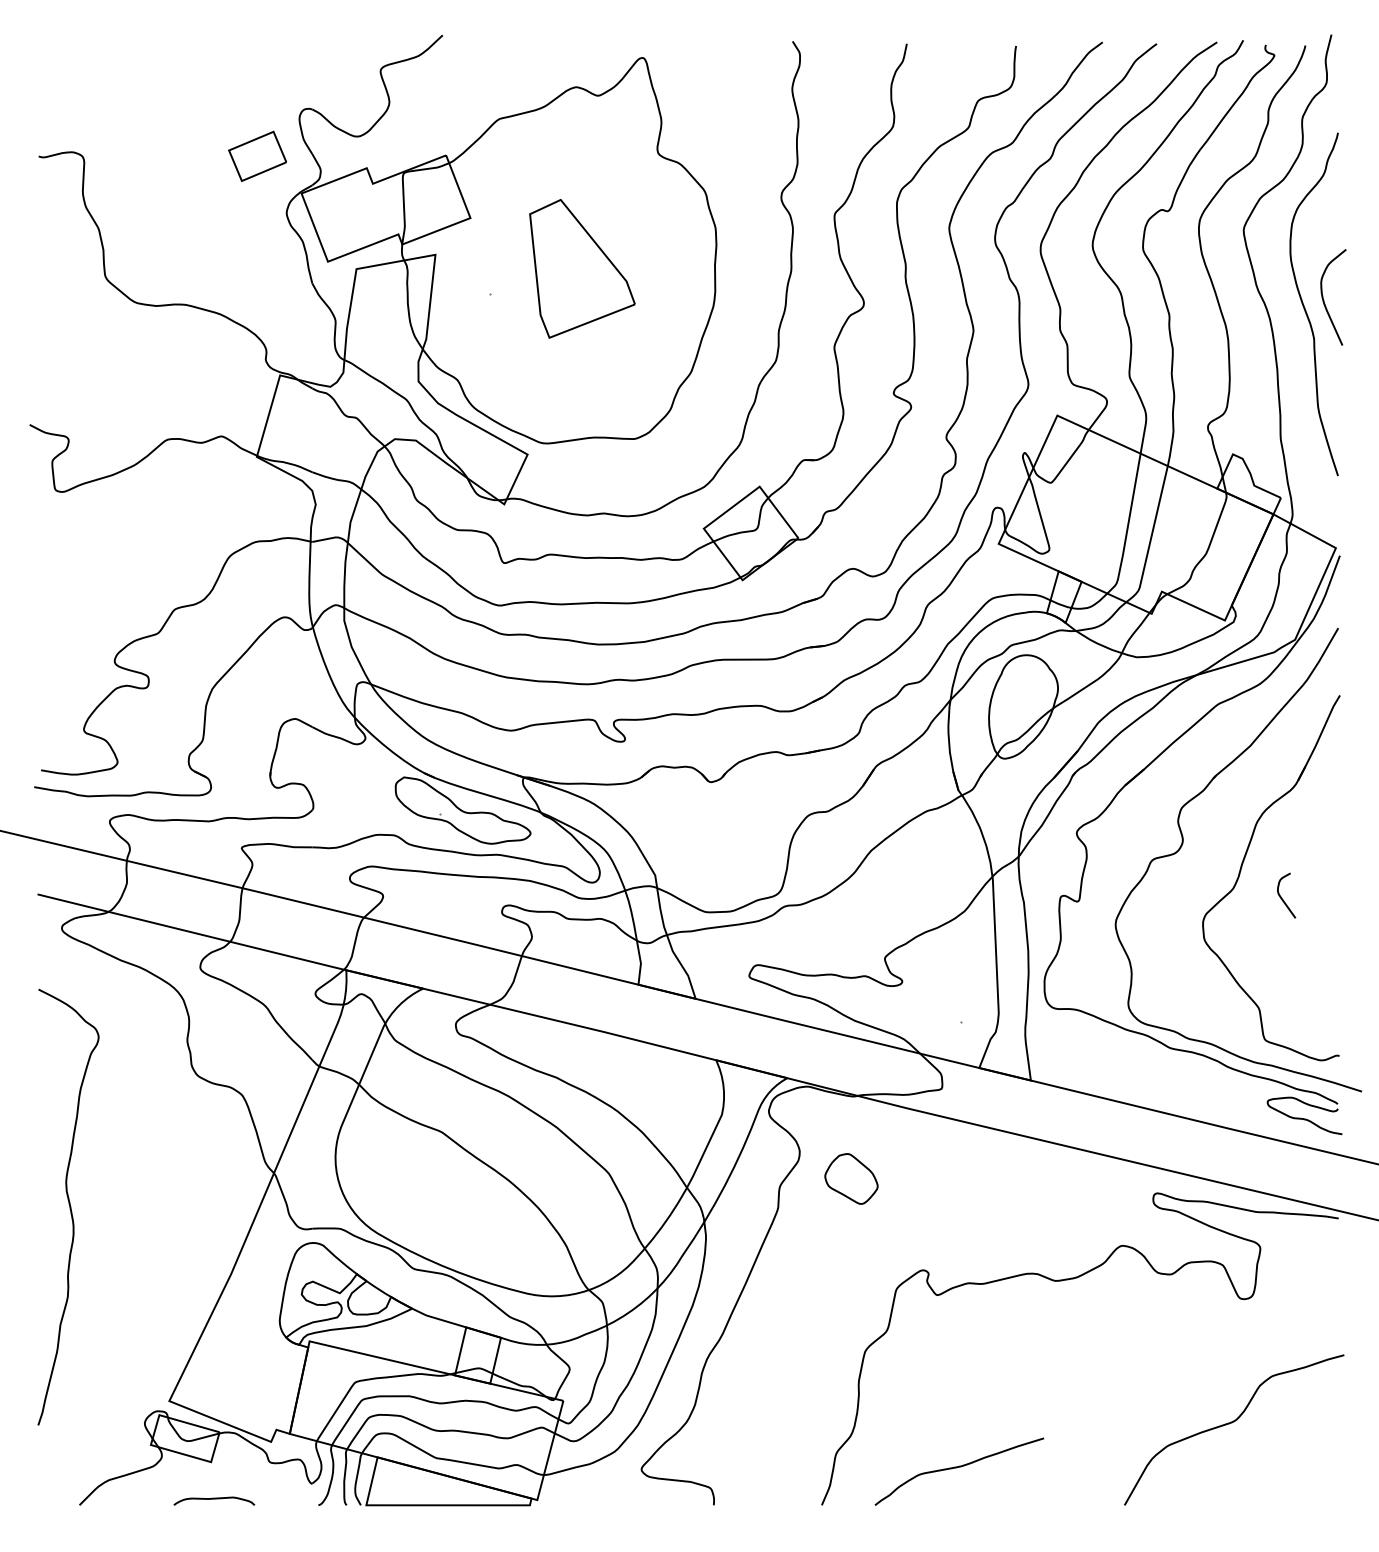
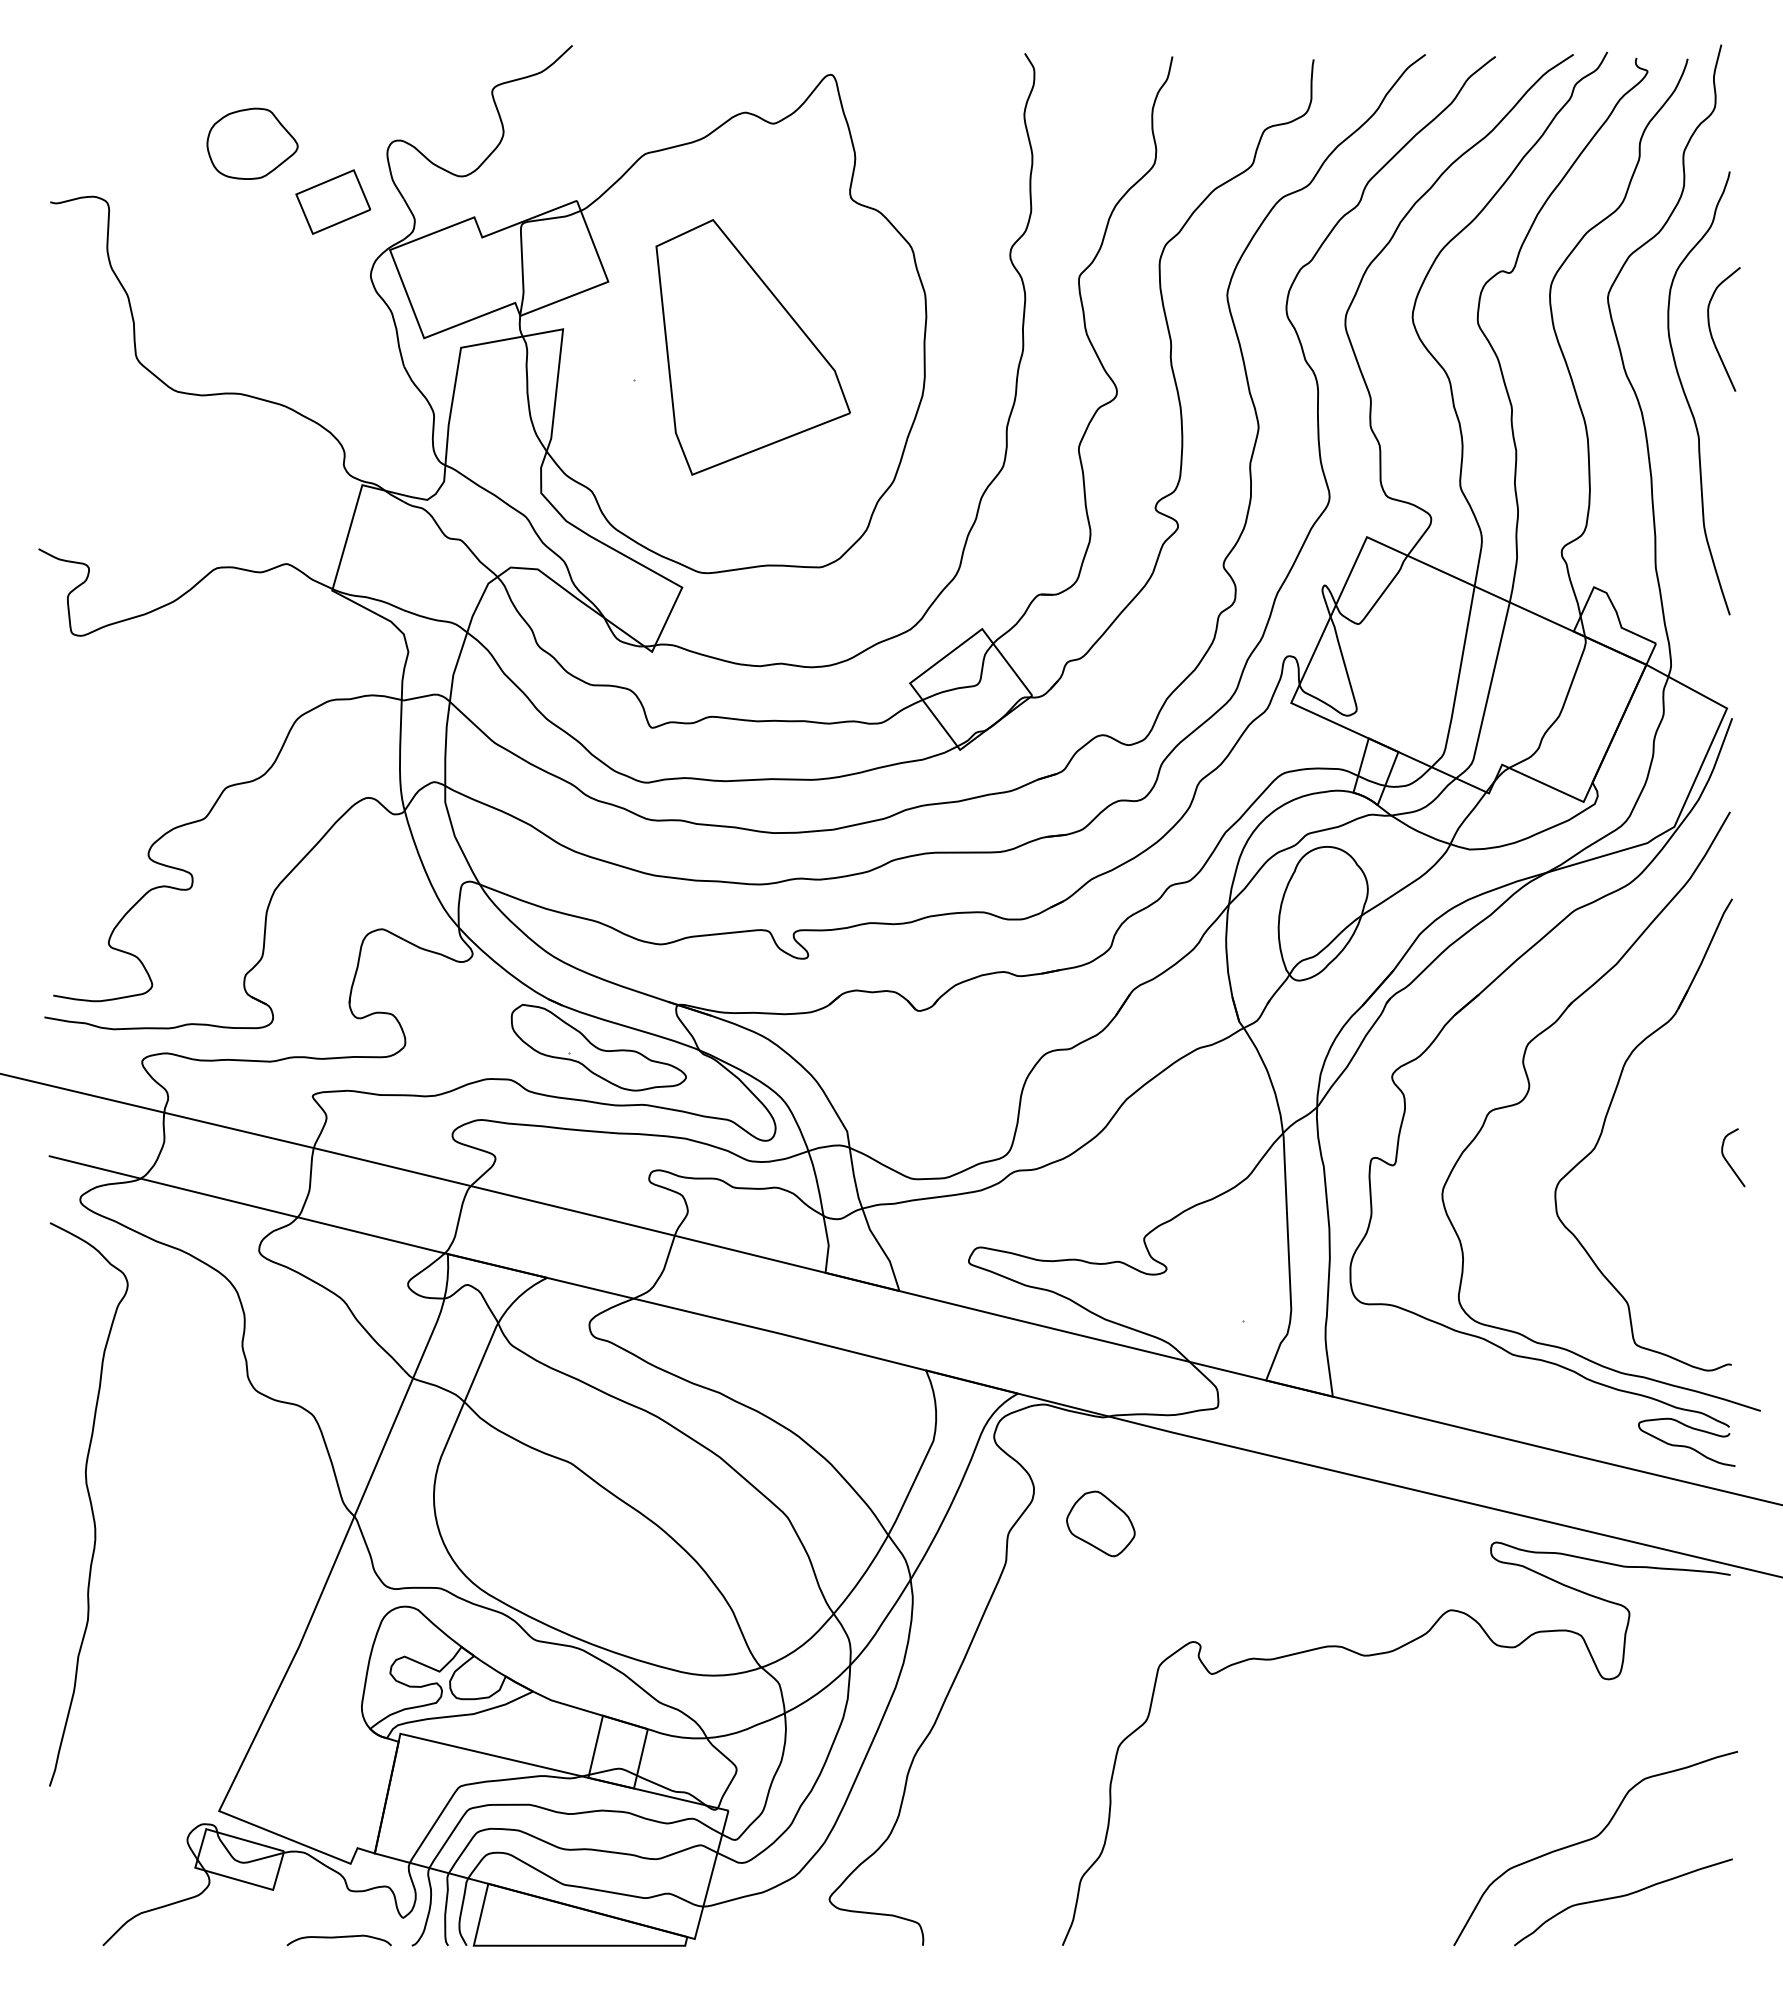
part: (195, 111) -> (252, 143), added
part: (581, 268) -> (752, 347), size x1.43
curve: (1324, 301) -> (1712, 334), moved
curve: (1282, 898) -> (1728, 1161), moved
curve: (69, 1207) -> (90, 1504), moved
curve: (957, 1467) -> (1621, 1897), moved
curve: (213, 1499) -> (338, 1938), moved

